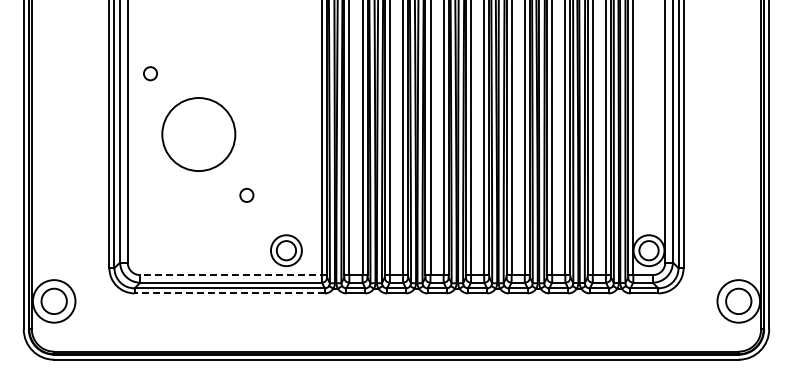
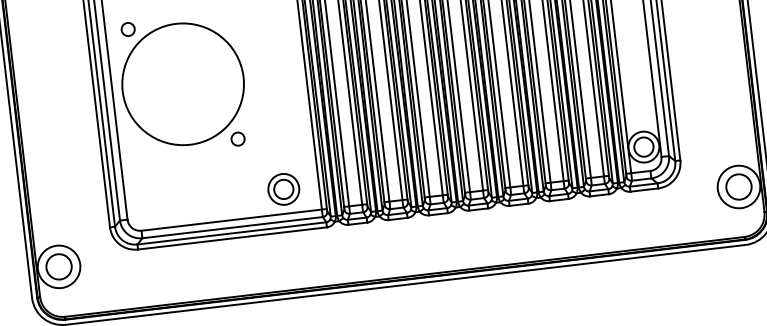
circle: (198, 134) -> (182, 84), size x1.67
line: (233, 275) -> (234, 220), dashed -> solid
line: (229, 293) -> (232, 238), dashed -> solid

